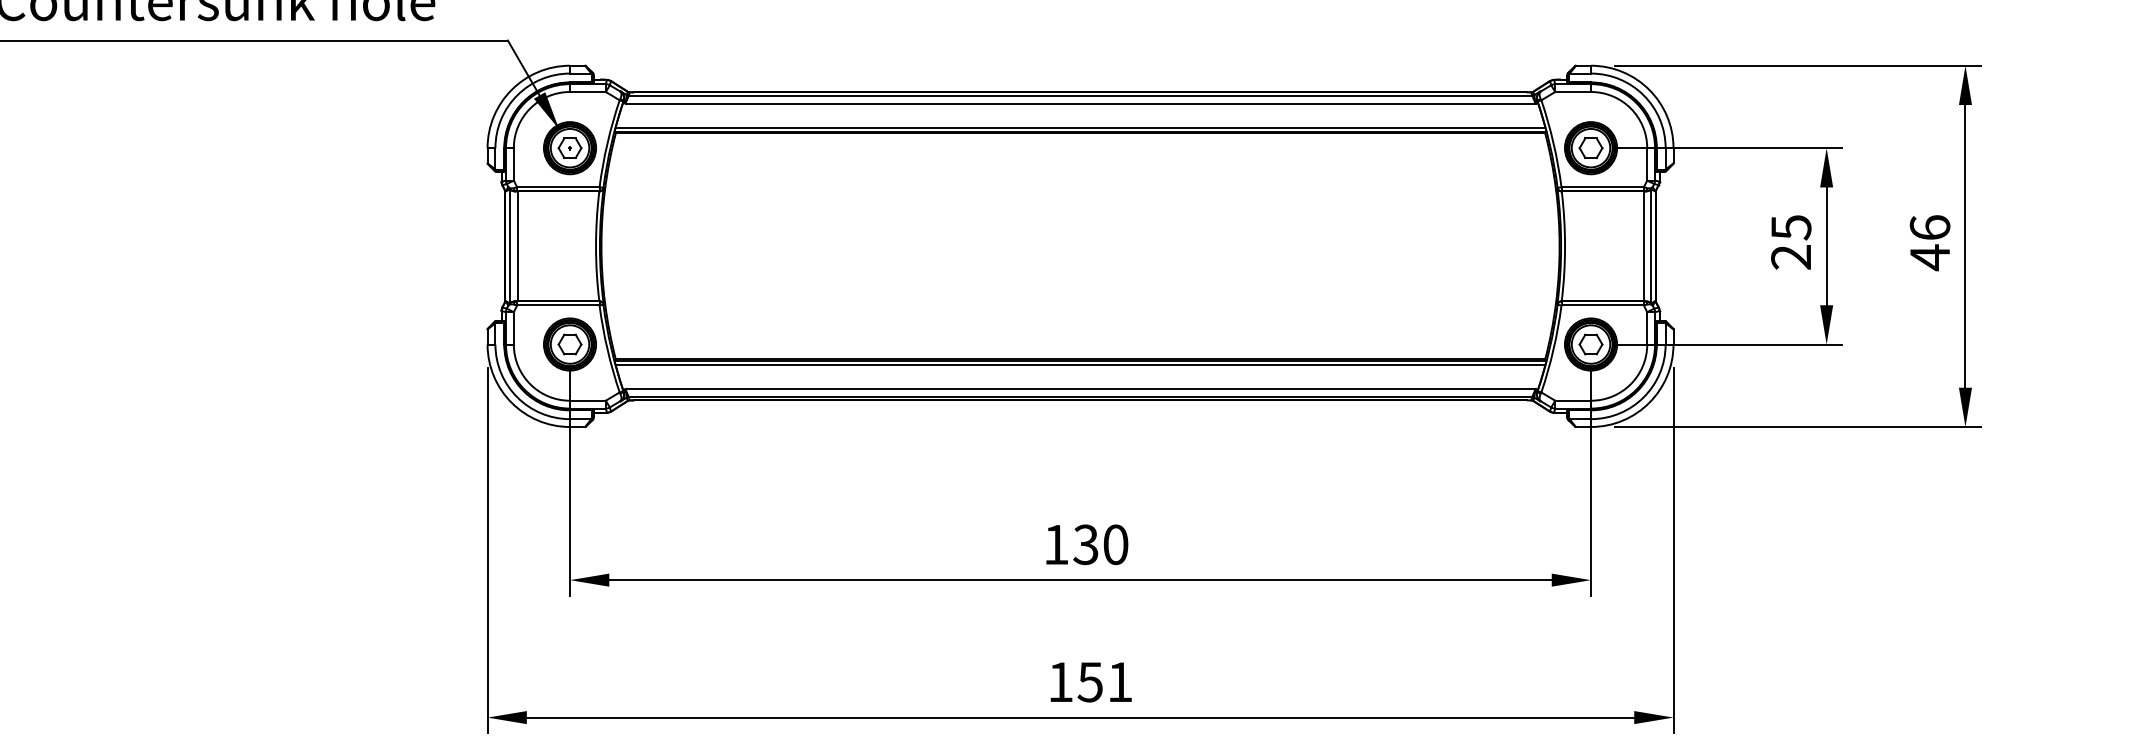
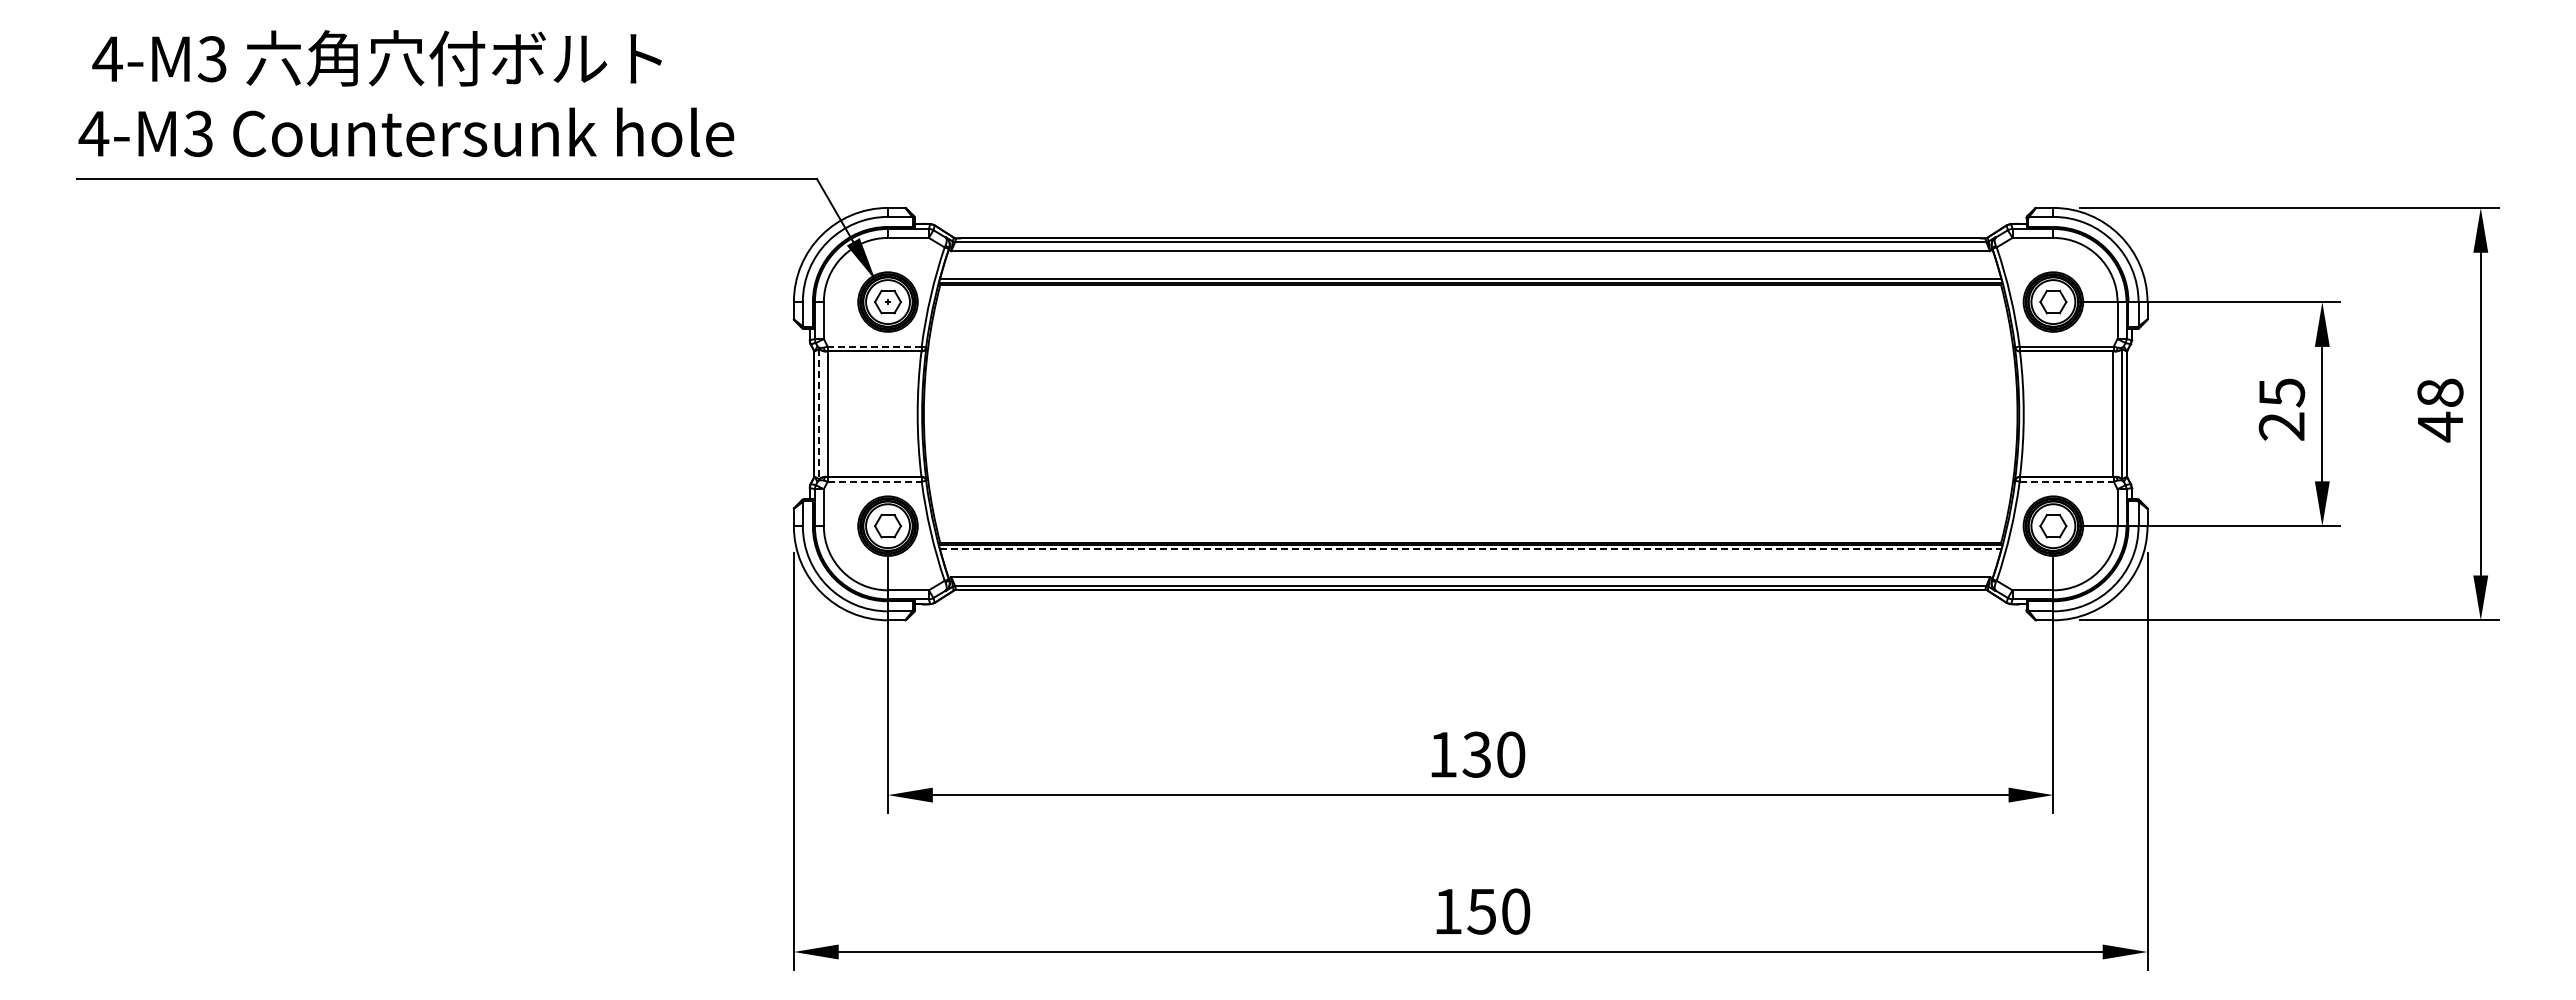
line: (558, 187) -> (874, 346), solid -> dashed
text: (1930, 227) -> (2440, 392), 46 -> 48
line: (510, 246) -> (819, 414), solid -> dashed
line: (559, 305) -> (875, 481), solid -> dashed
line: (1603, 305) -> (2067, 481), solid -> dashed
line: (1080, 364) -> (1470, 549), solid -> dashed
text: (1120, 682) -> (1516, 911), 151 -> 150

